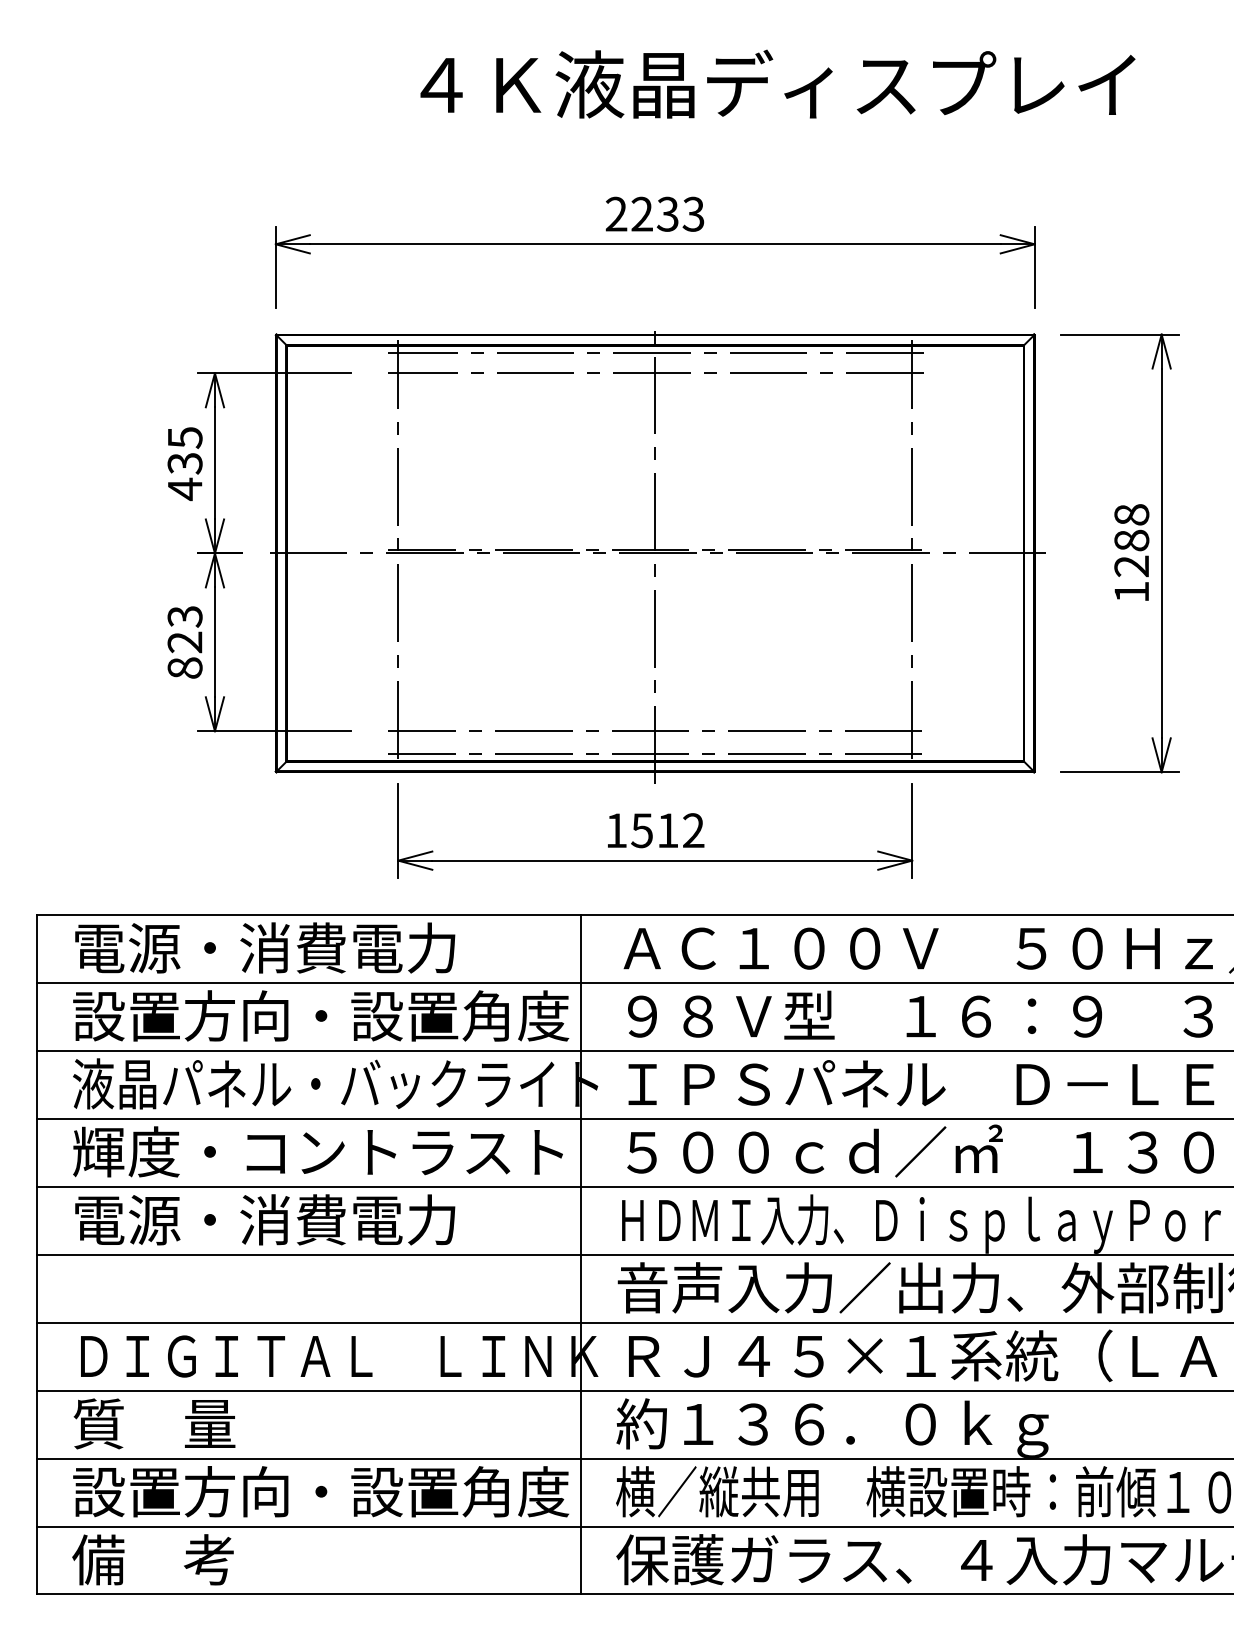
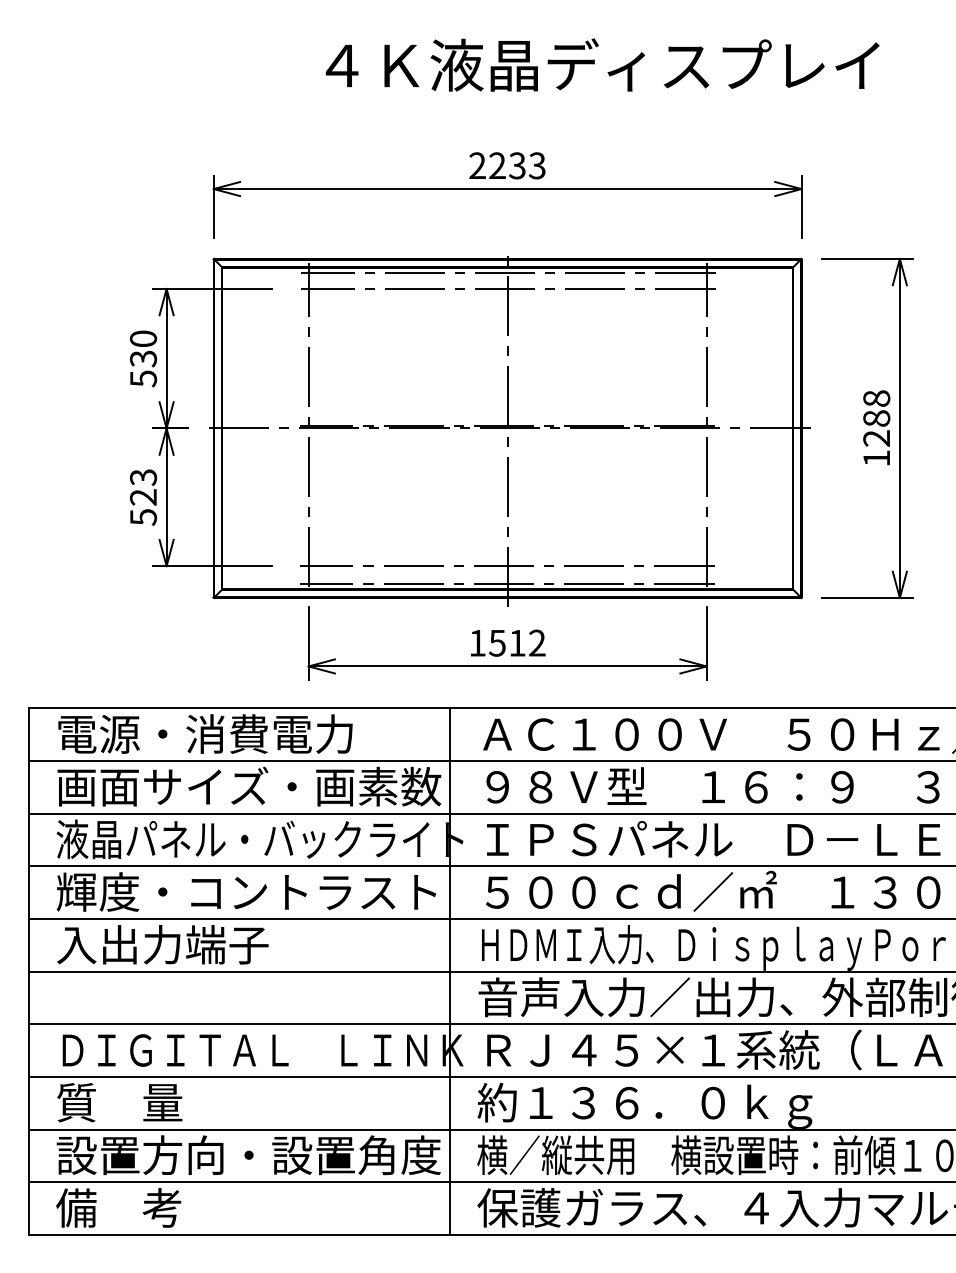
text: (185, 463) -> (143, 358), 435 -> 530
text: (185, 668) -> (143, 517), 823 -> 523
text: (320, 1015) -> (248, 786), 設置方向・設置角度 -> 画面サイズ・画素数
text: (263, 1219) -> (204, 944), 電源・消費電力 -> 入出力端子

